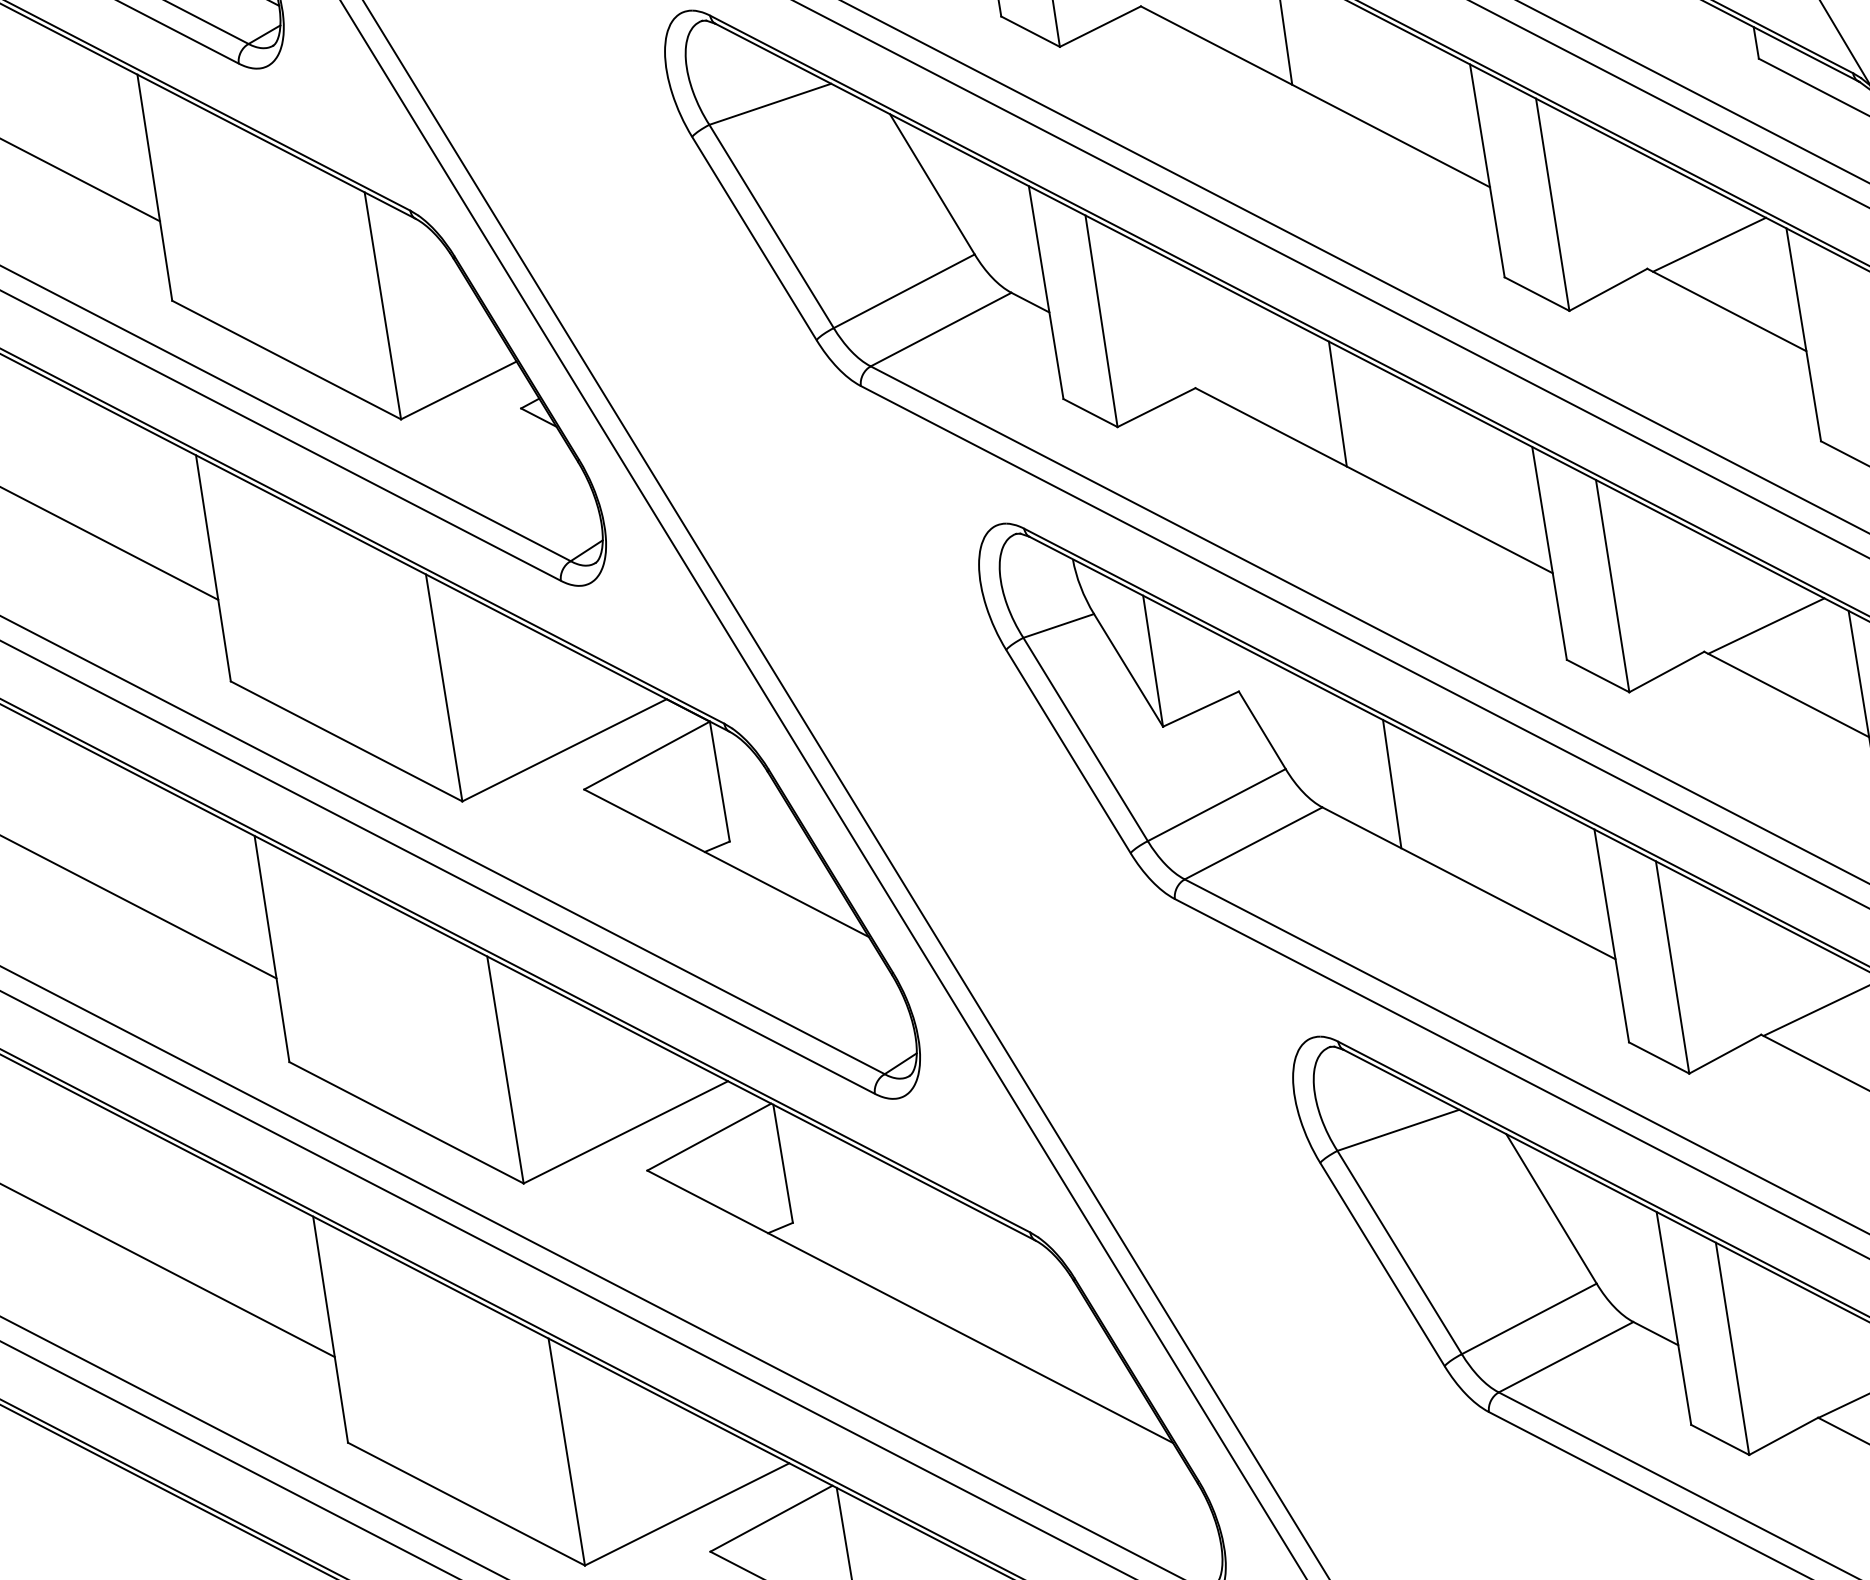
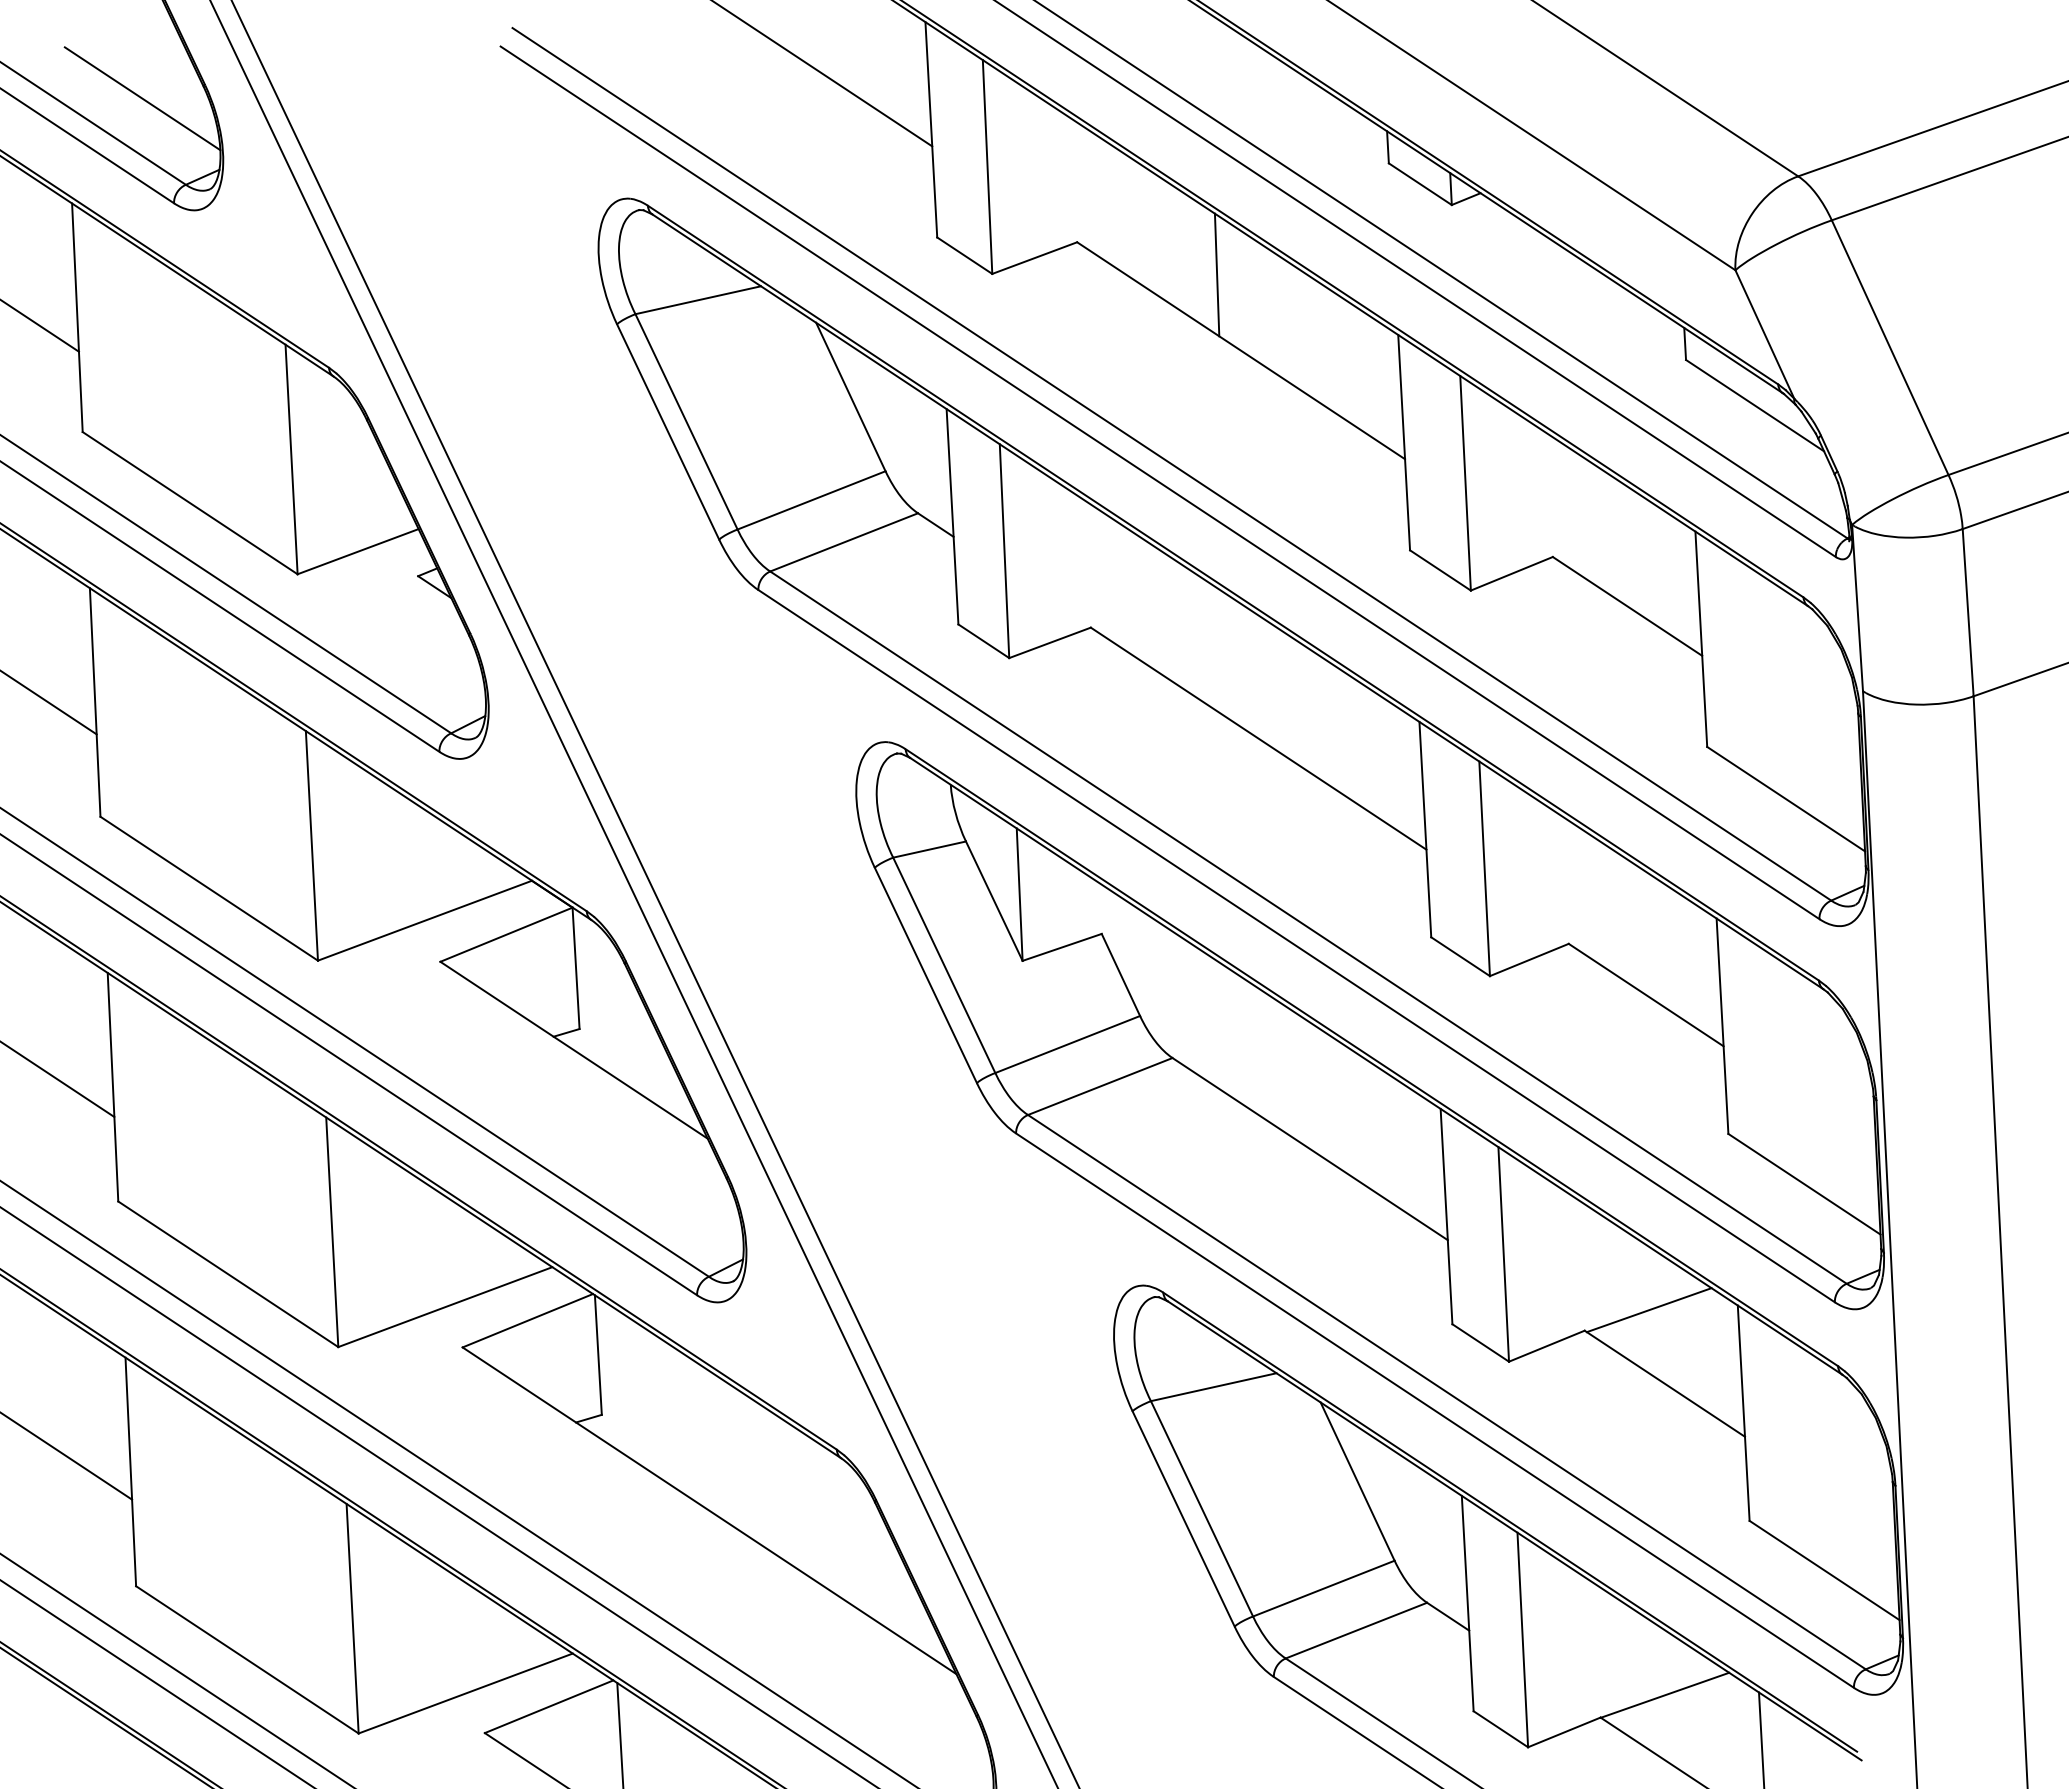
line: (1709, 244) -> (1617, 539), removed
line: (1337, 403) -> (1230, 658), removed
line: (1765, 625) -> (1632, 924), removed
line: (1392, 784) -> (1244, 1042), removed

